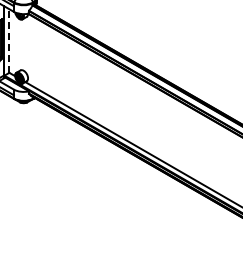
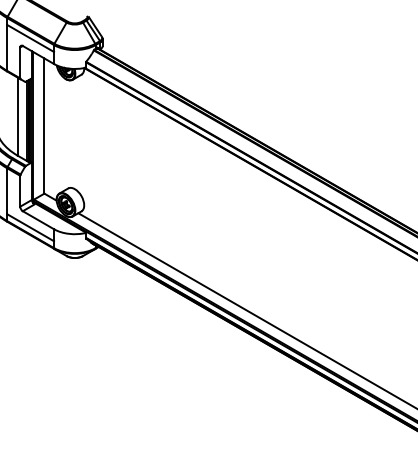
line: (9, 41) -> (44, 127), dashed -> solid

